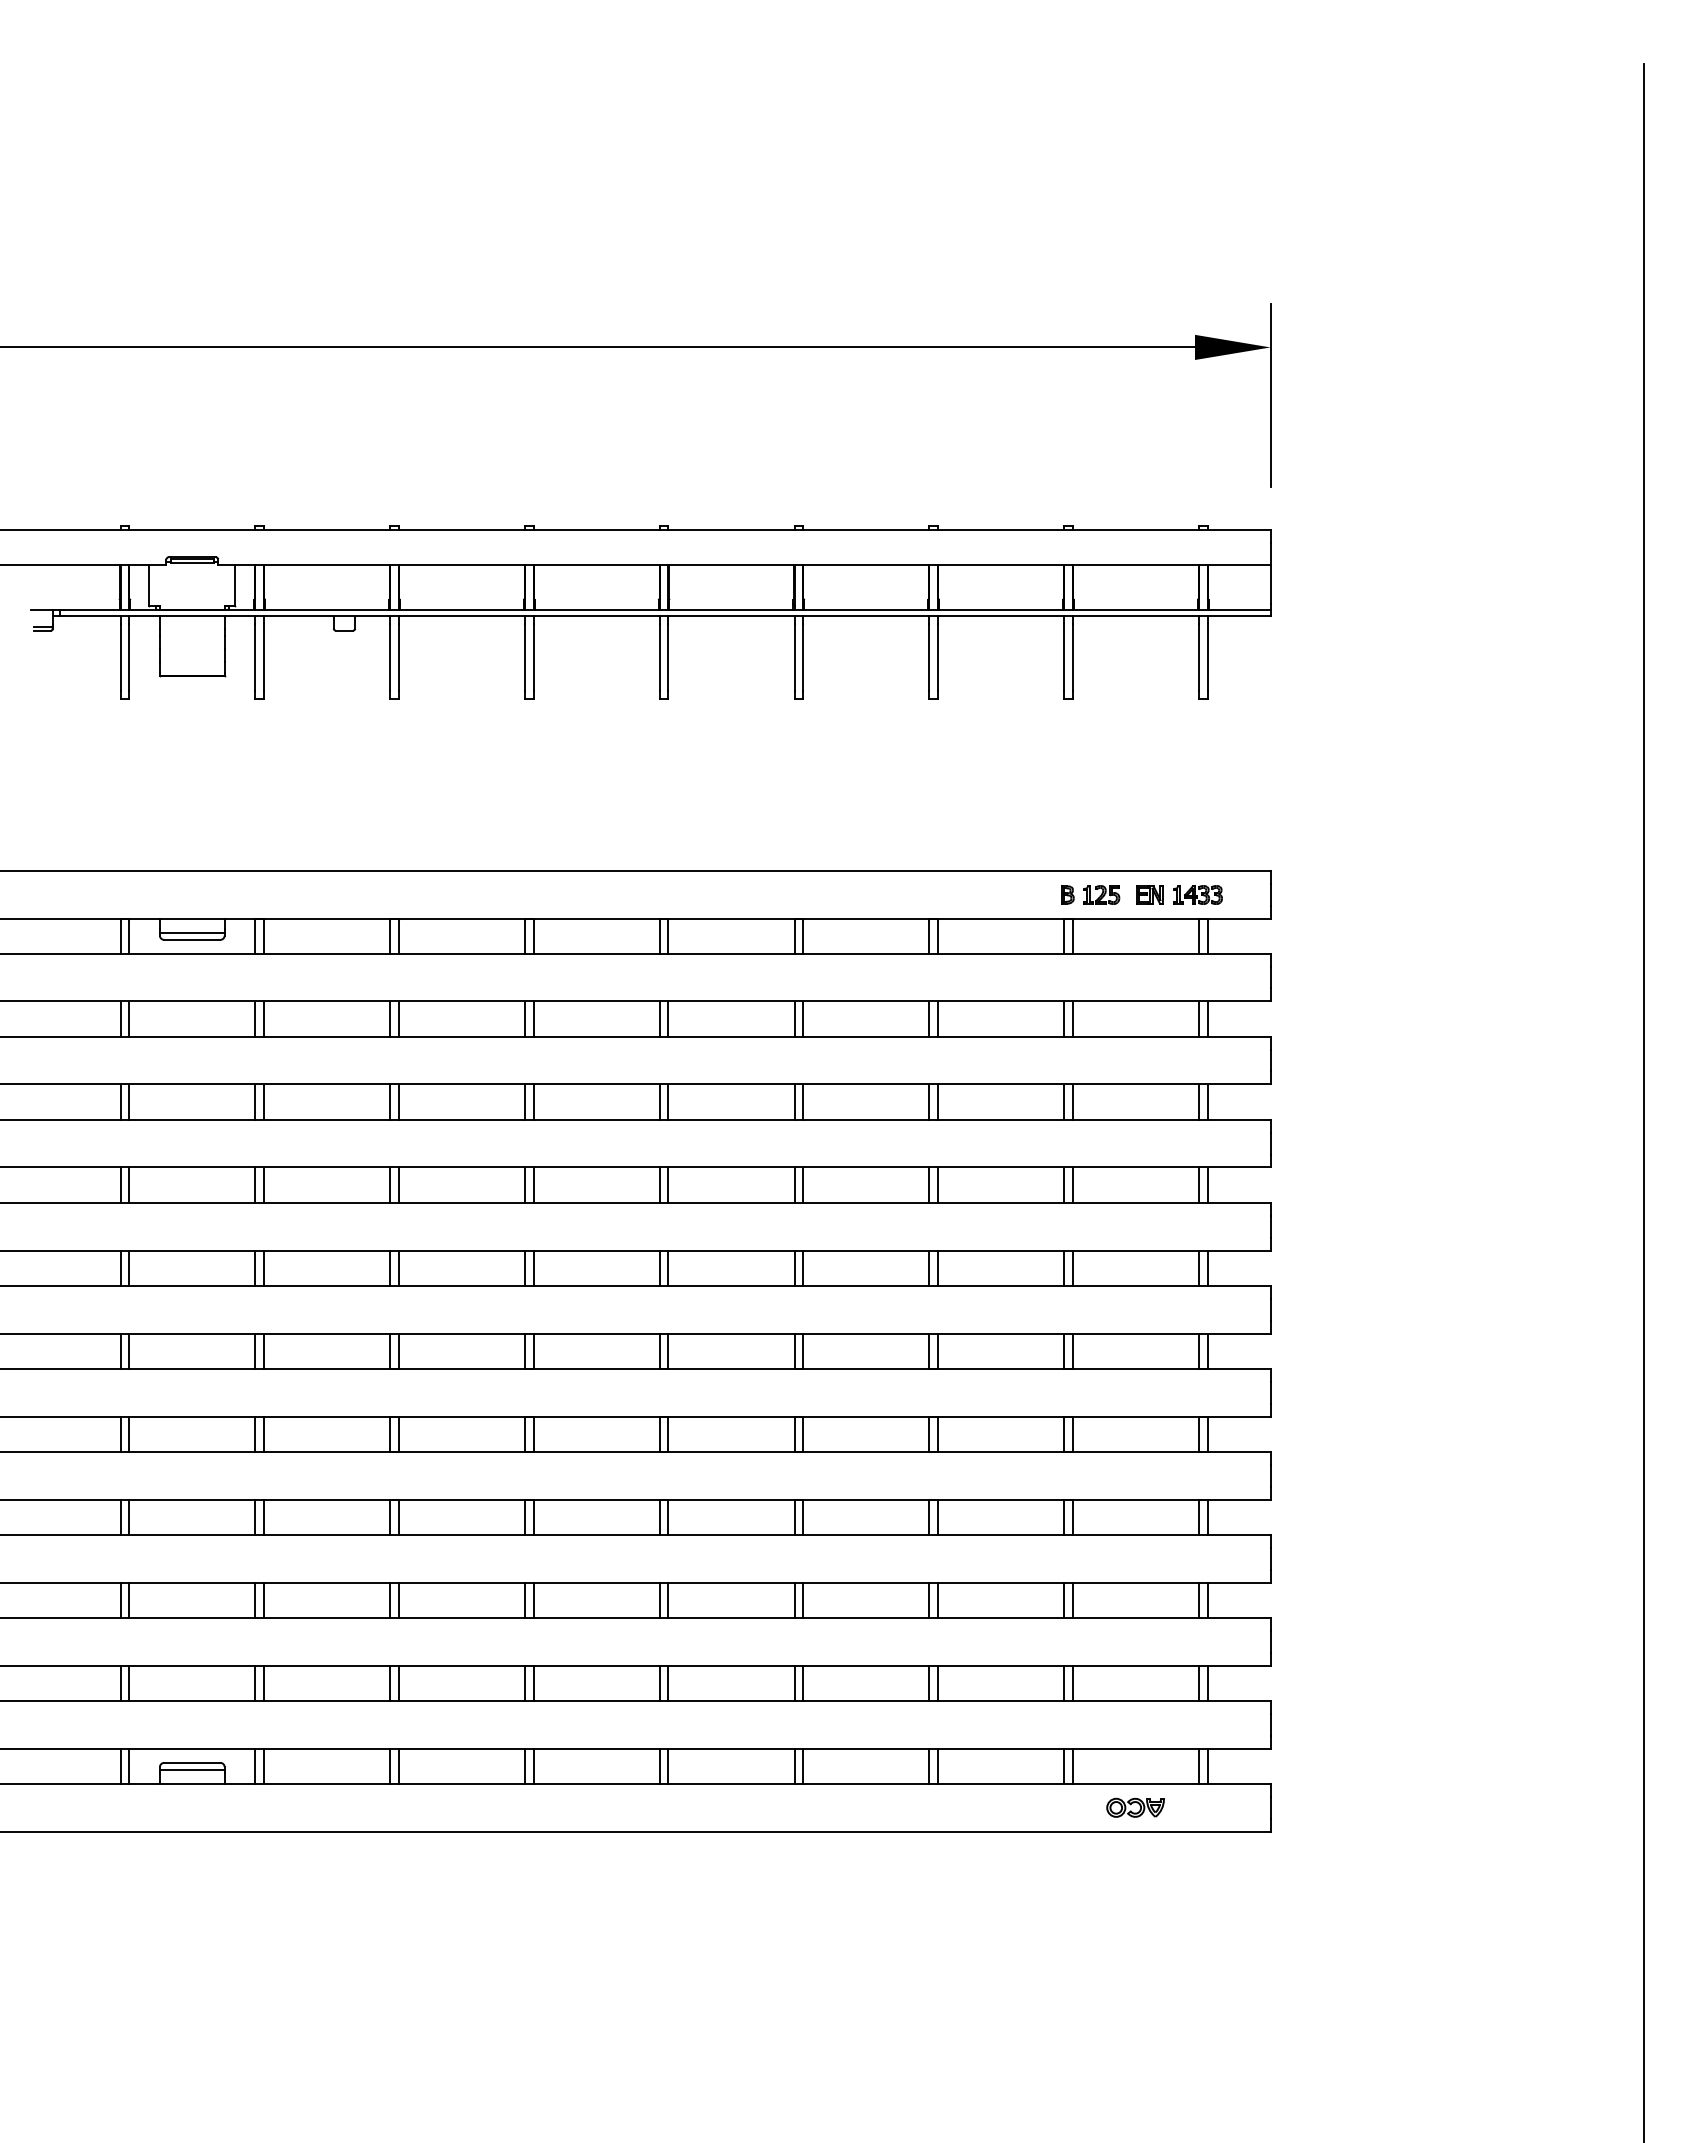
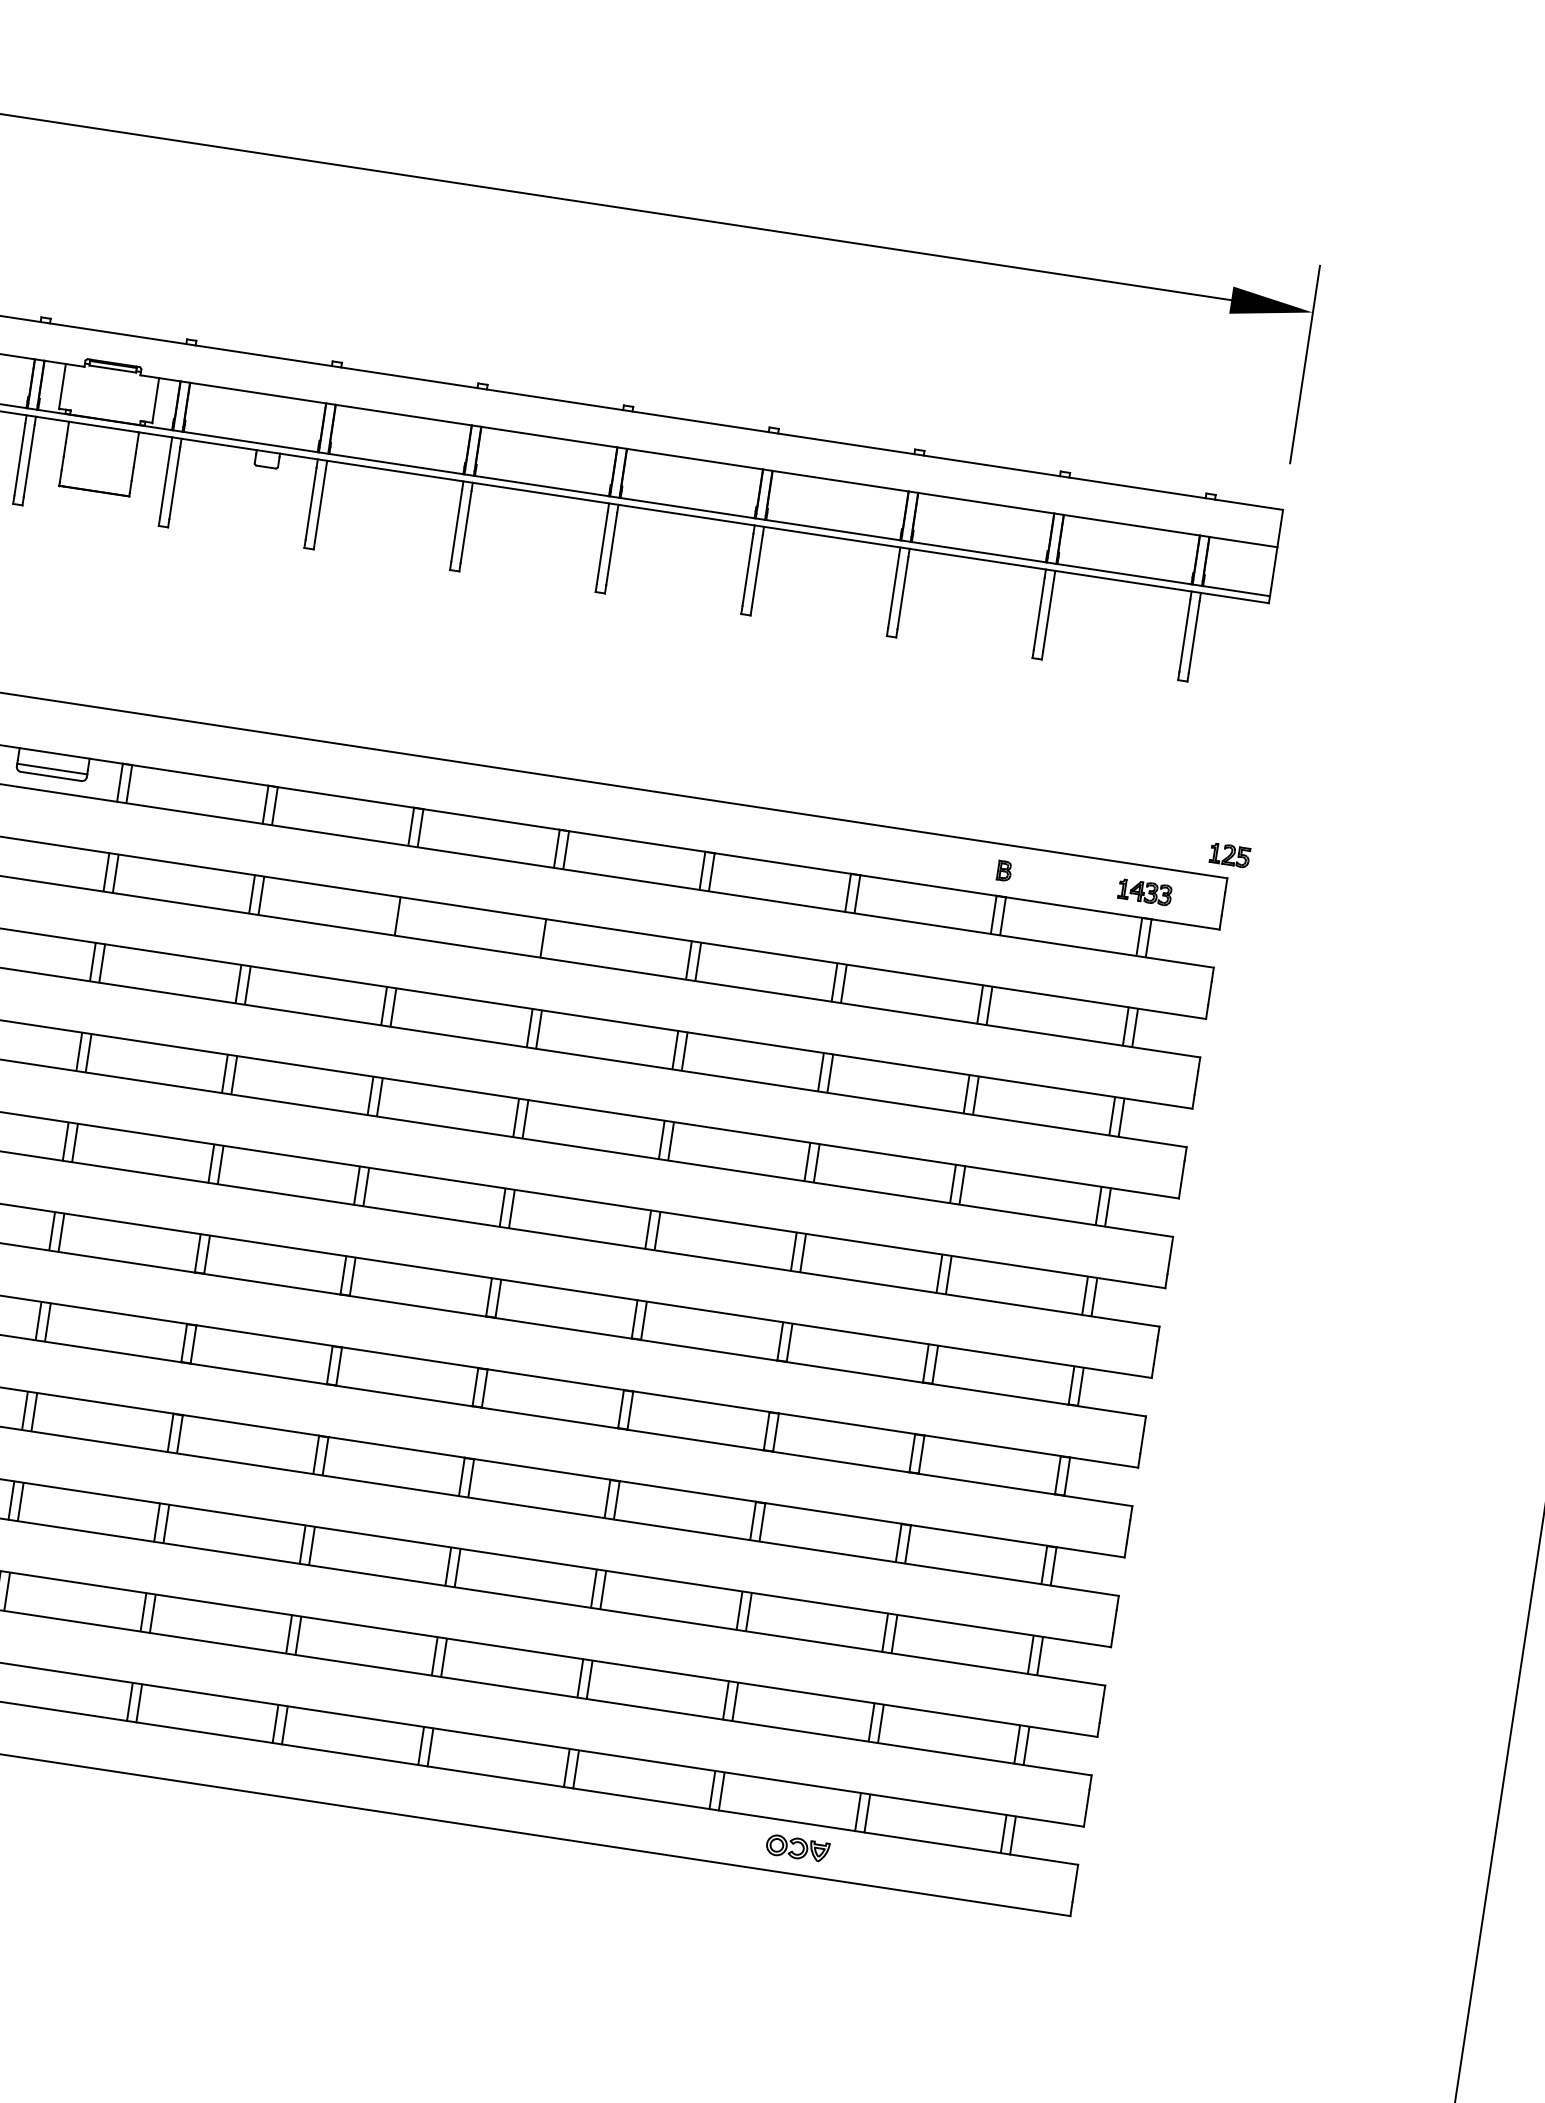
part: (1101, 894) -> (1229, 854), moved
part: (1149, 894) -> (1092, 883), removed
line: (533, 1018) -> (406, 917), removed
line: (668, 1018) -> (552, 939), removed
part: (1135, 1807) -> (797, 1848), moved

